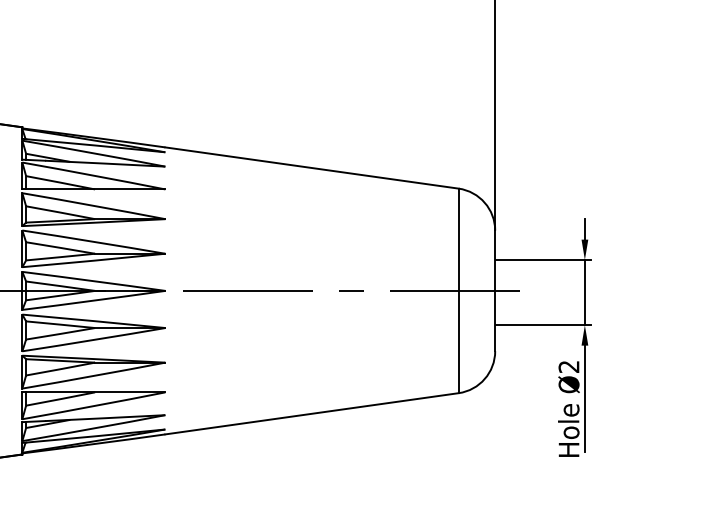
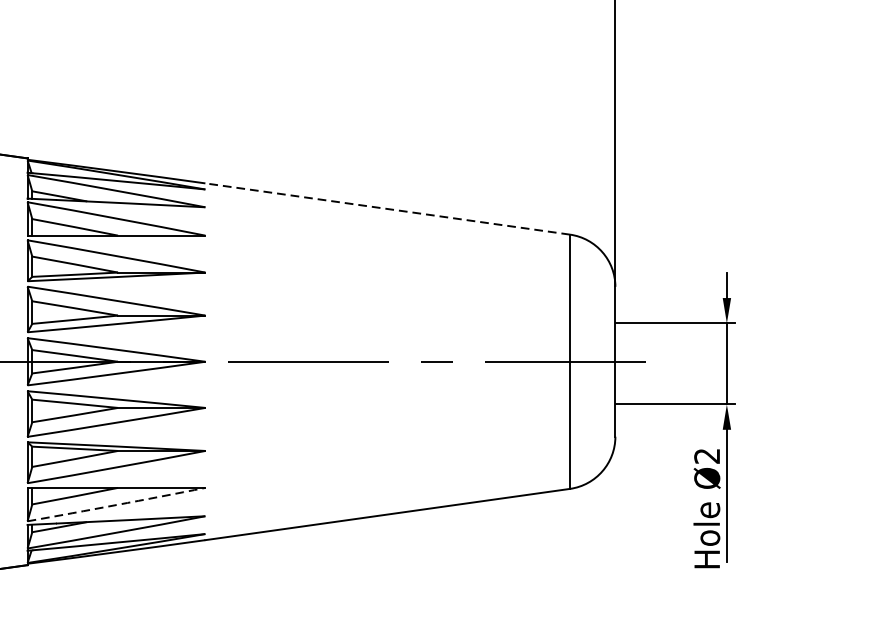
line: (311, 167) -> (387, 208), solid -> dashed
arc: (93, 406) -> (116, 505), solid -> dashed

